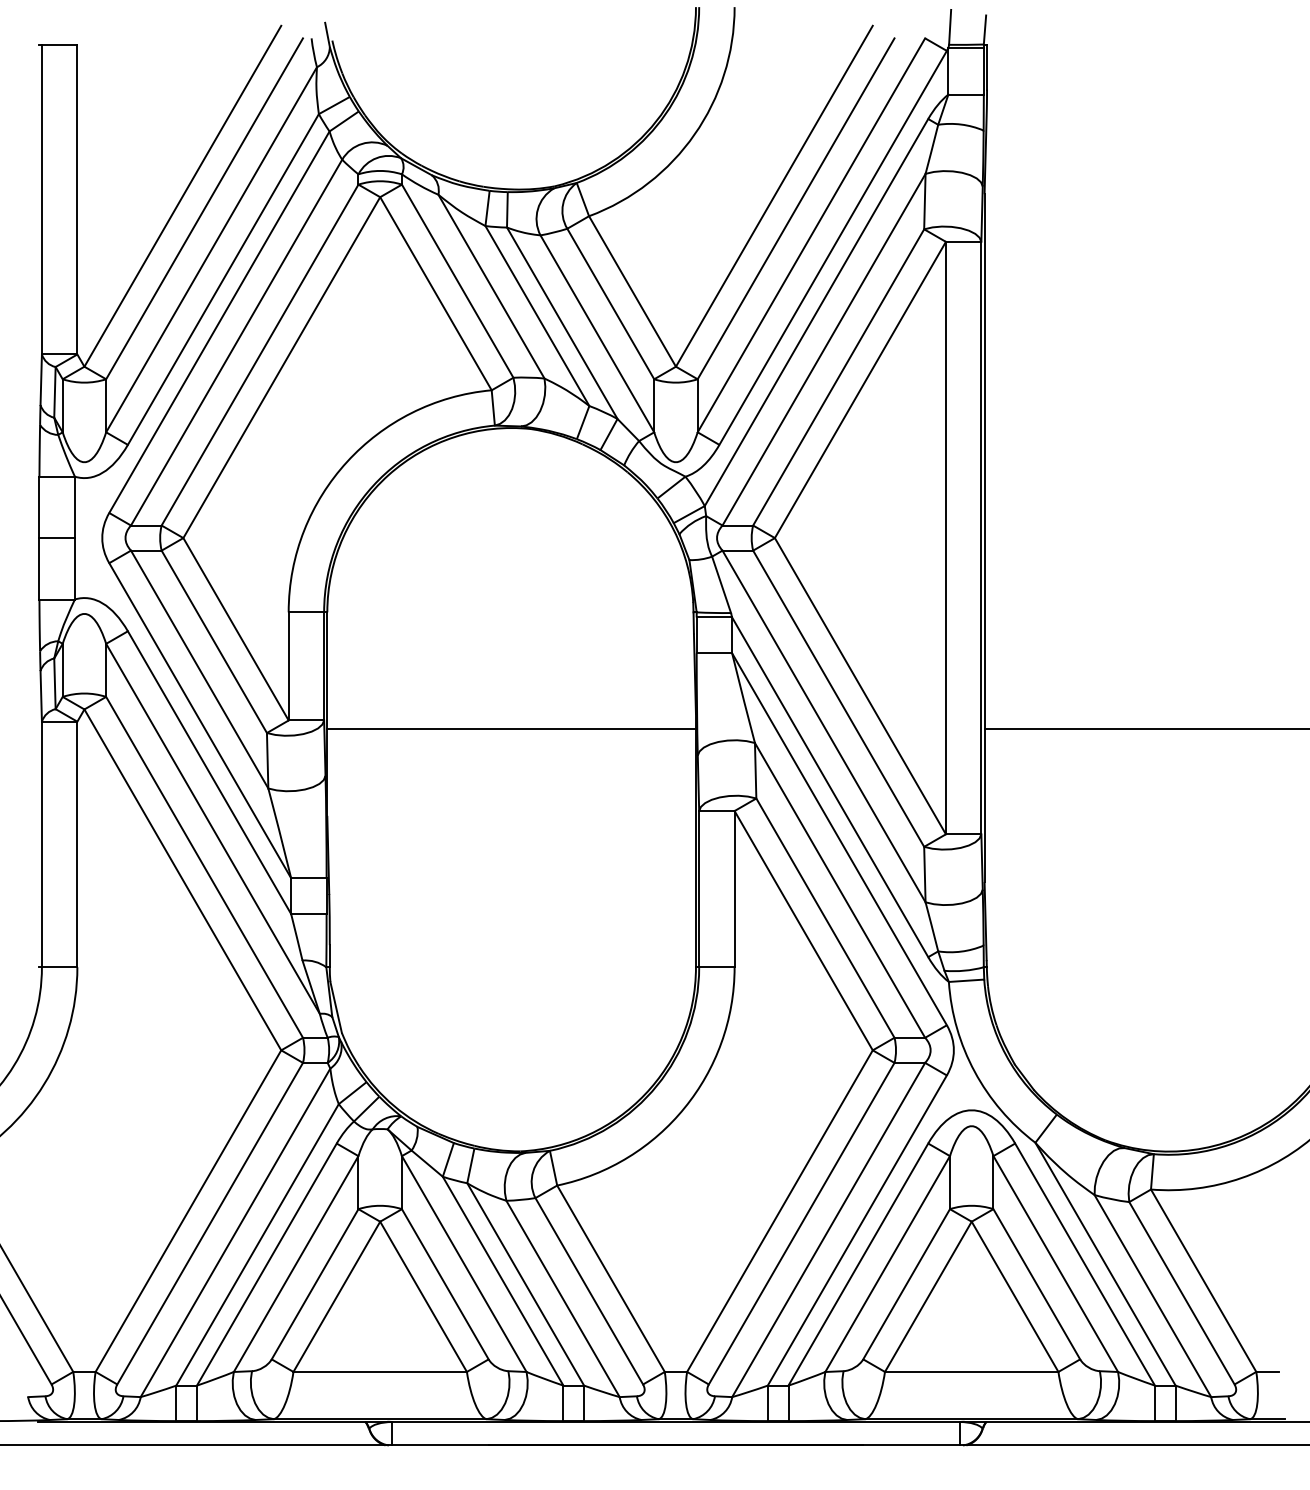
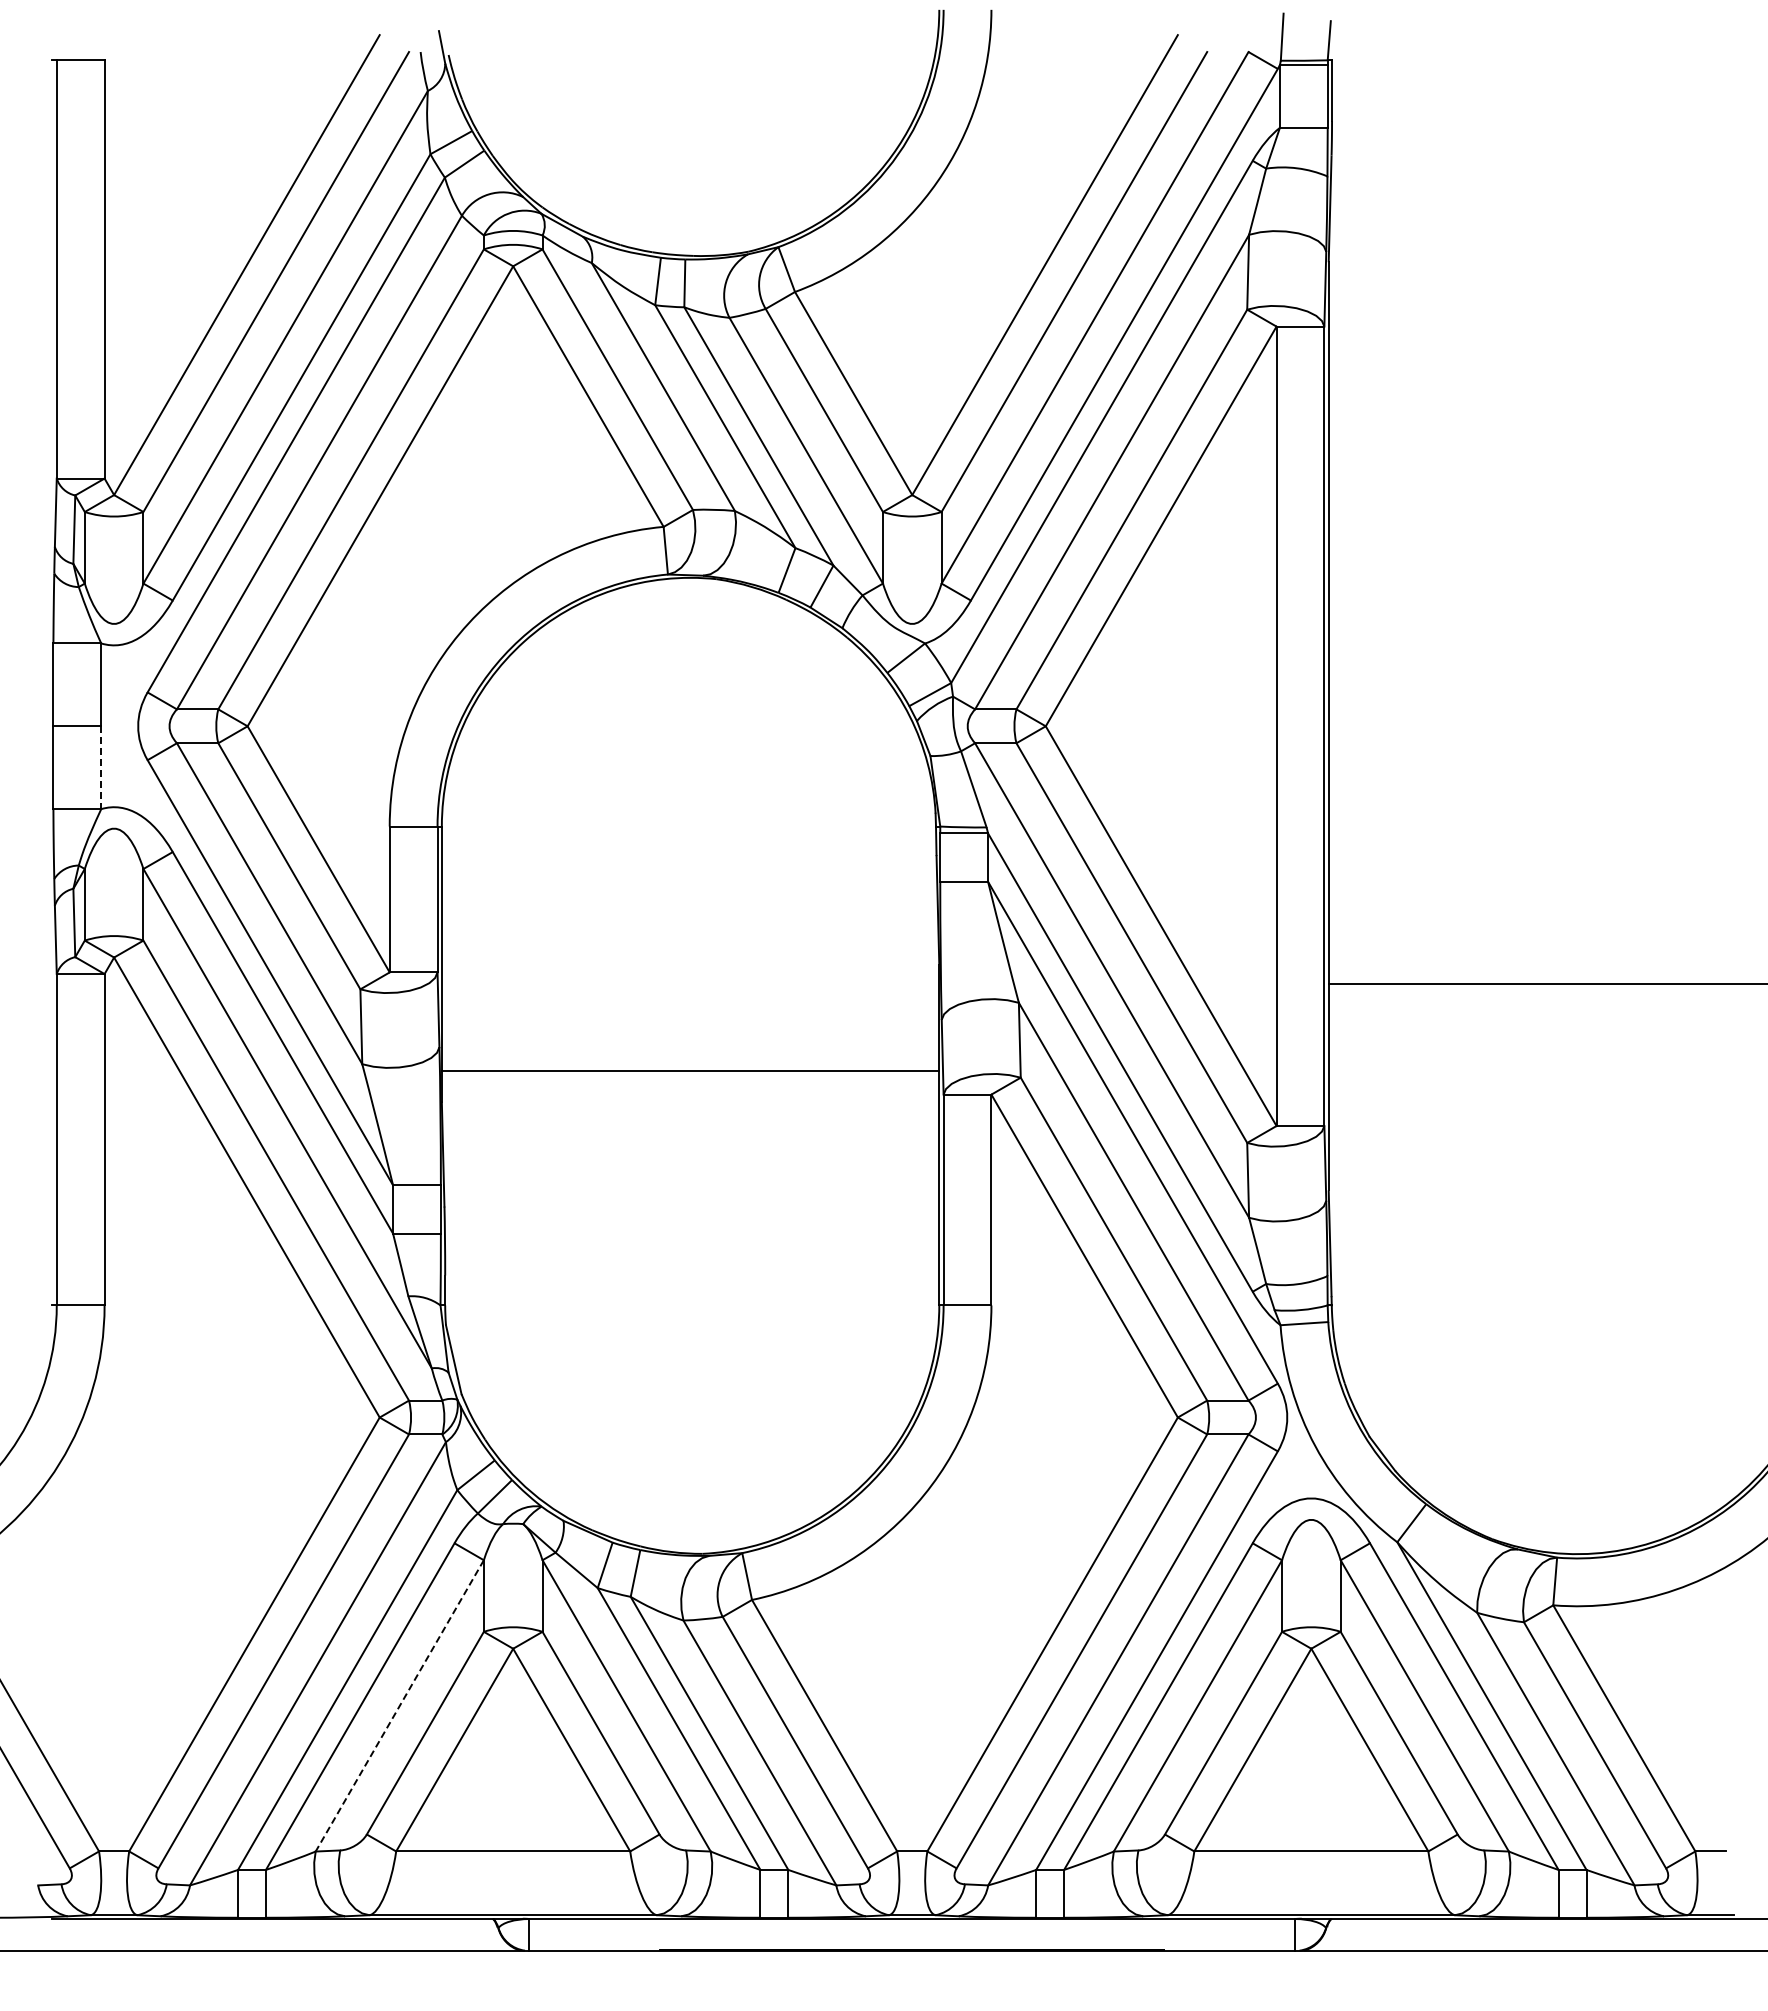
line: (75, 569) -> (101, 768), solid -> dashed
line: (511, 729) -> (690, 1071), moved
line: (295, 1264) -> (399, 1706), solid -> dashed

